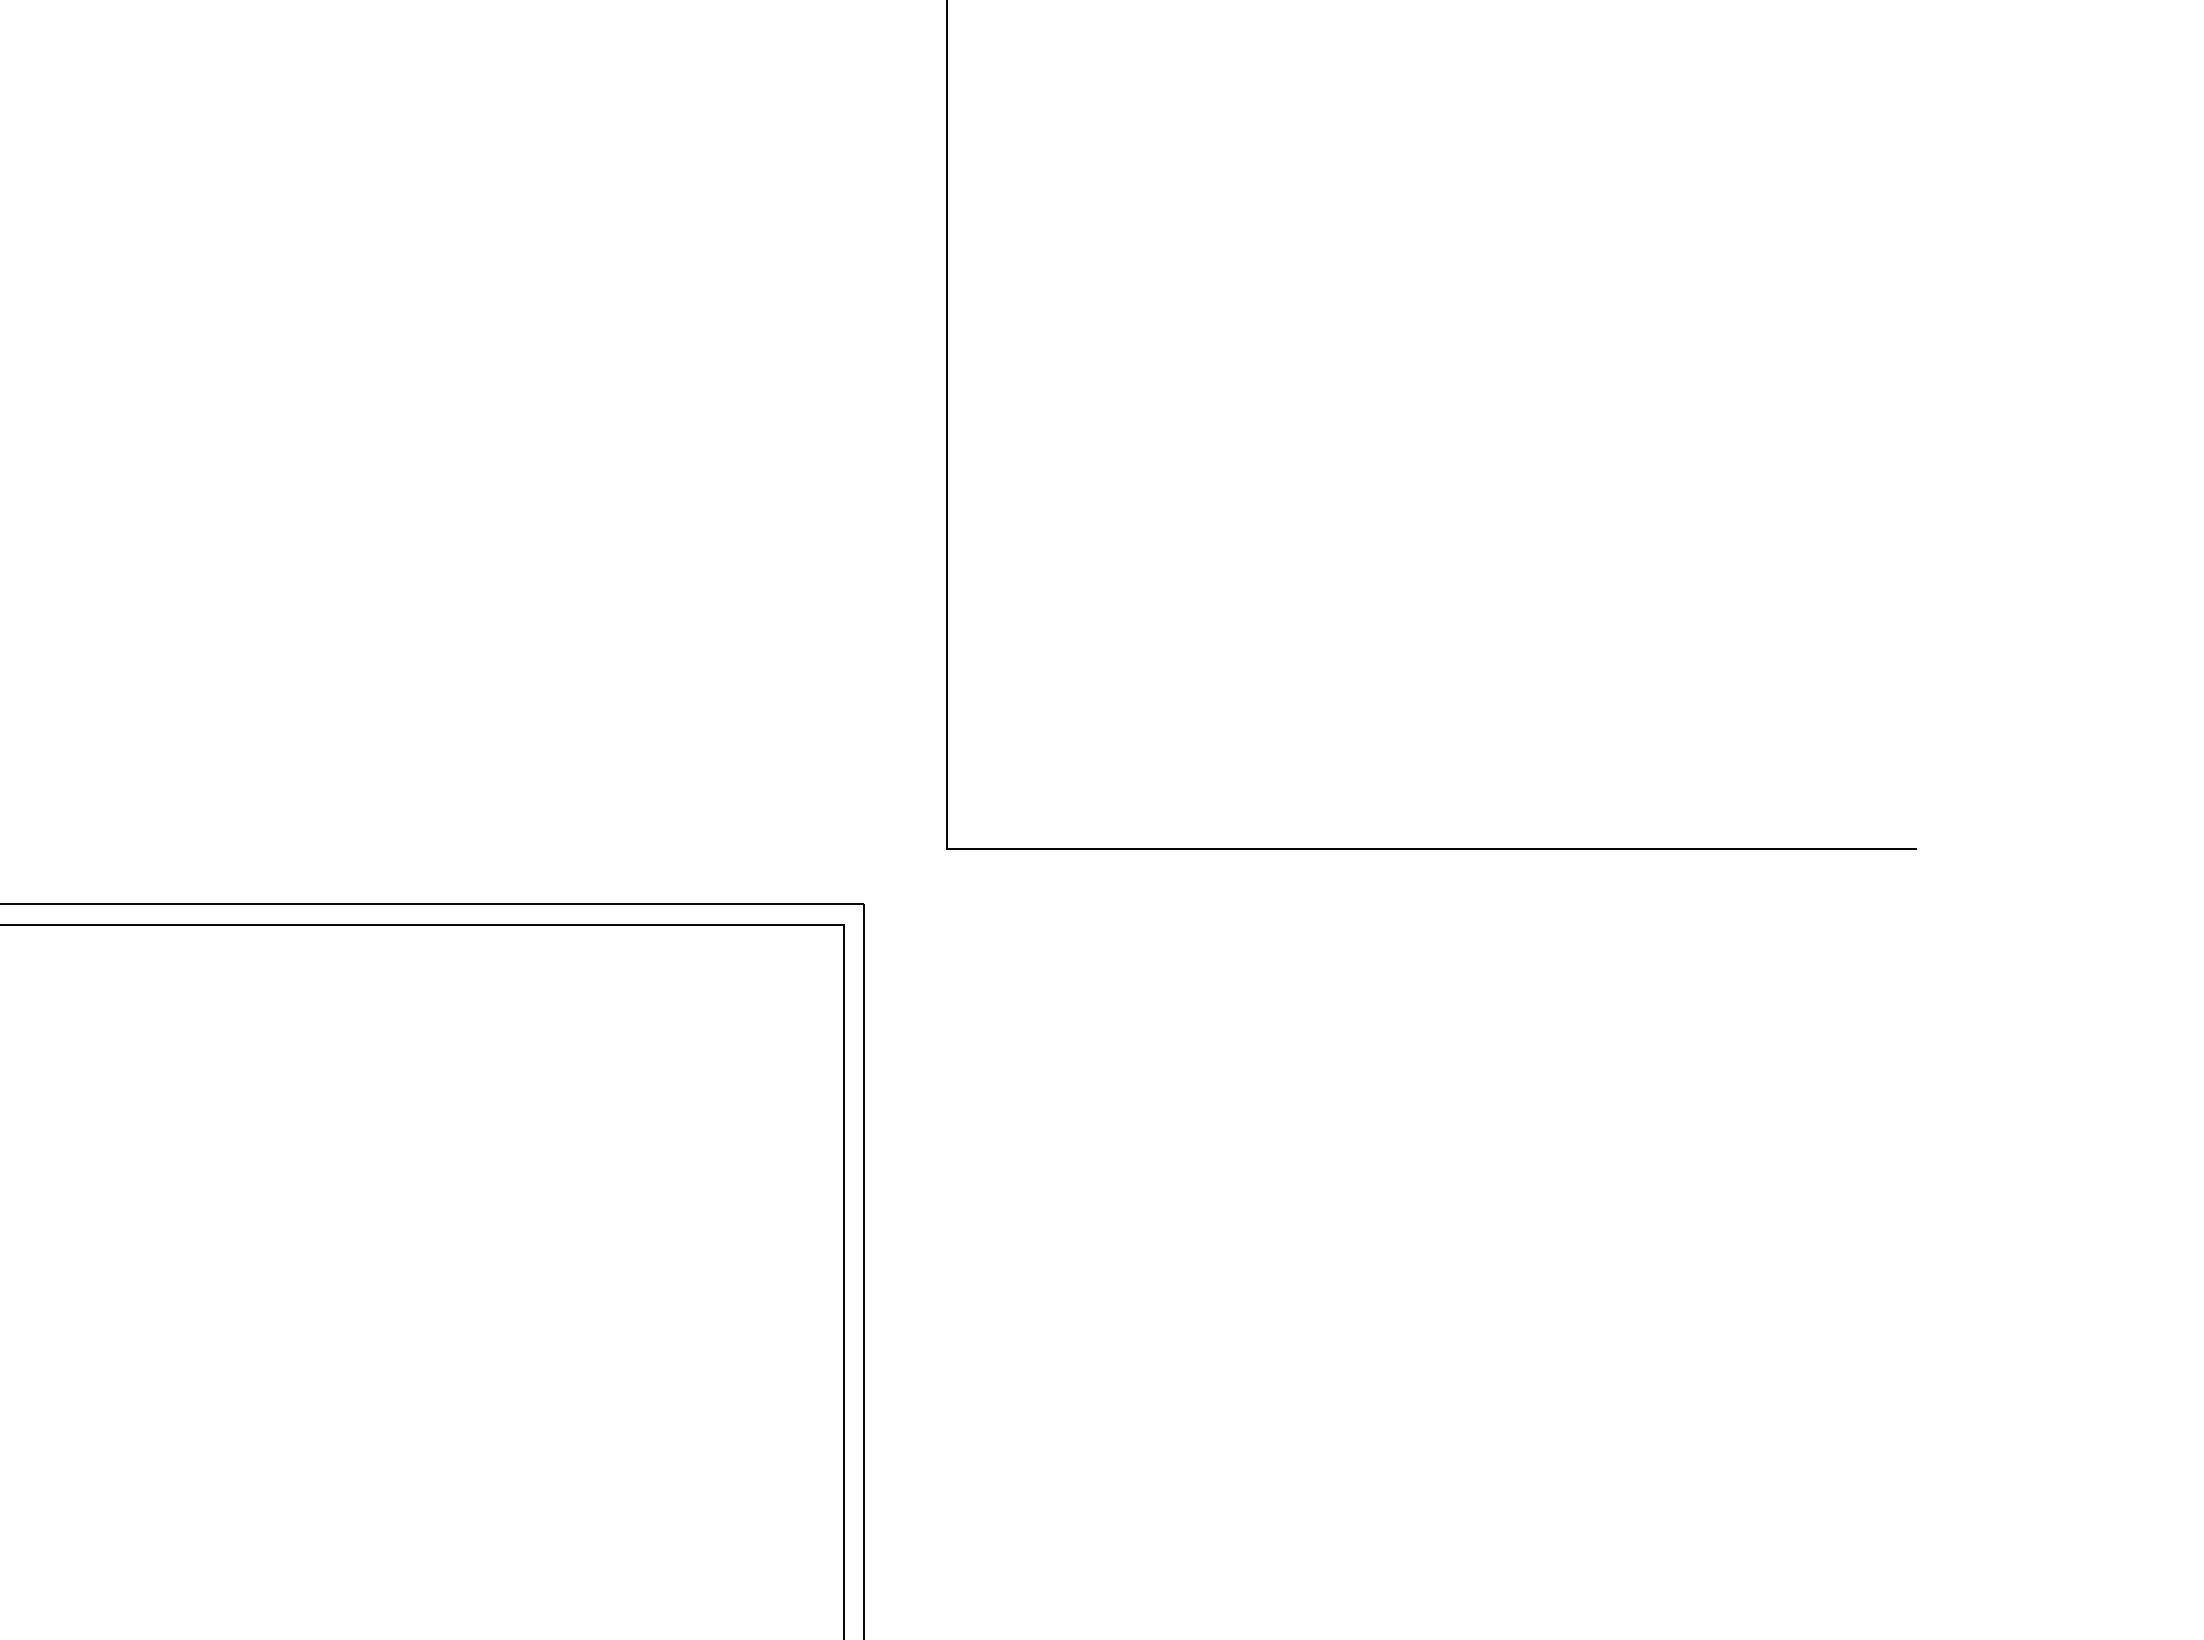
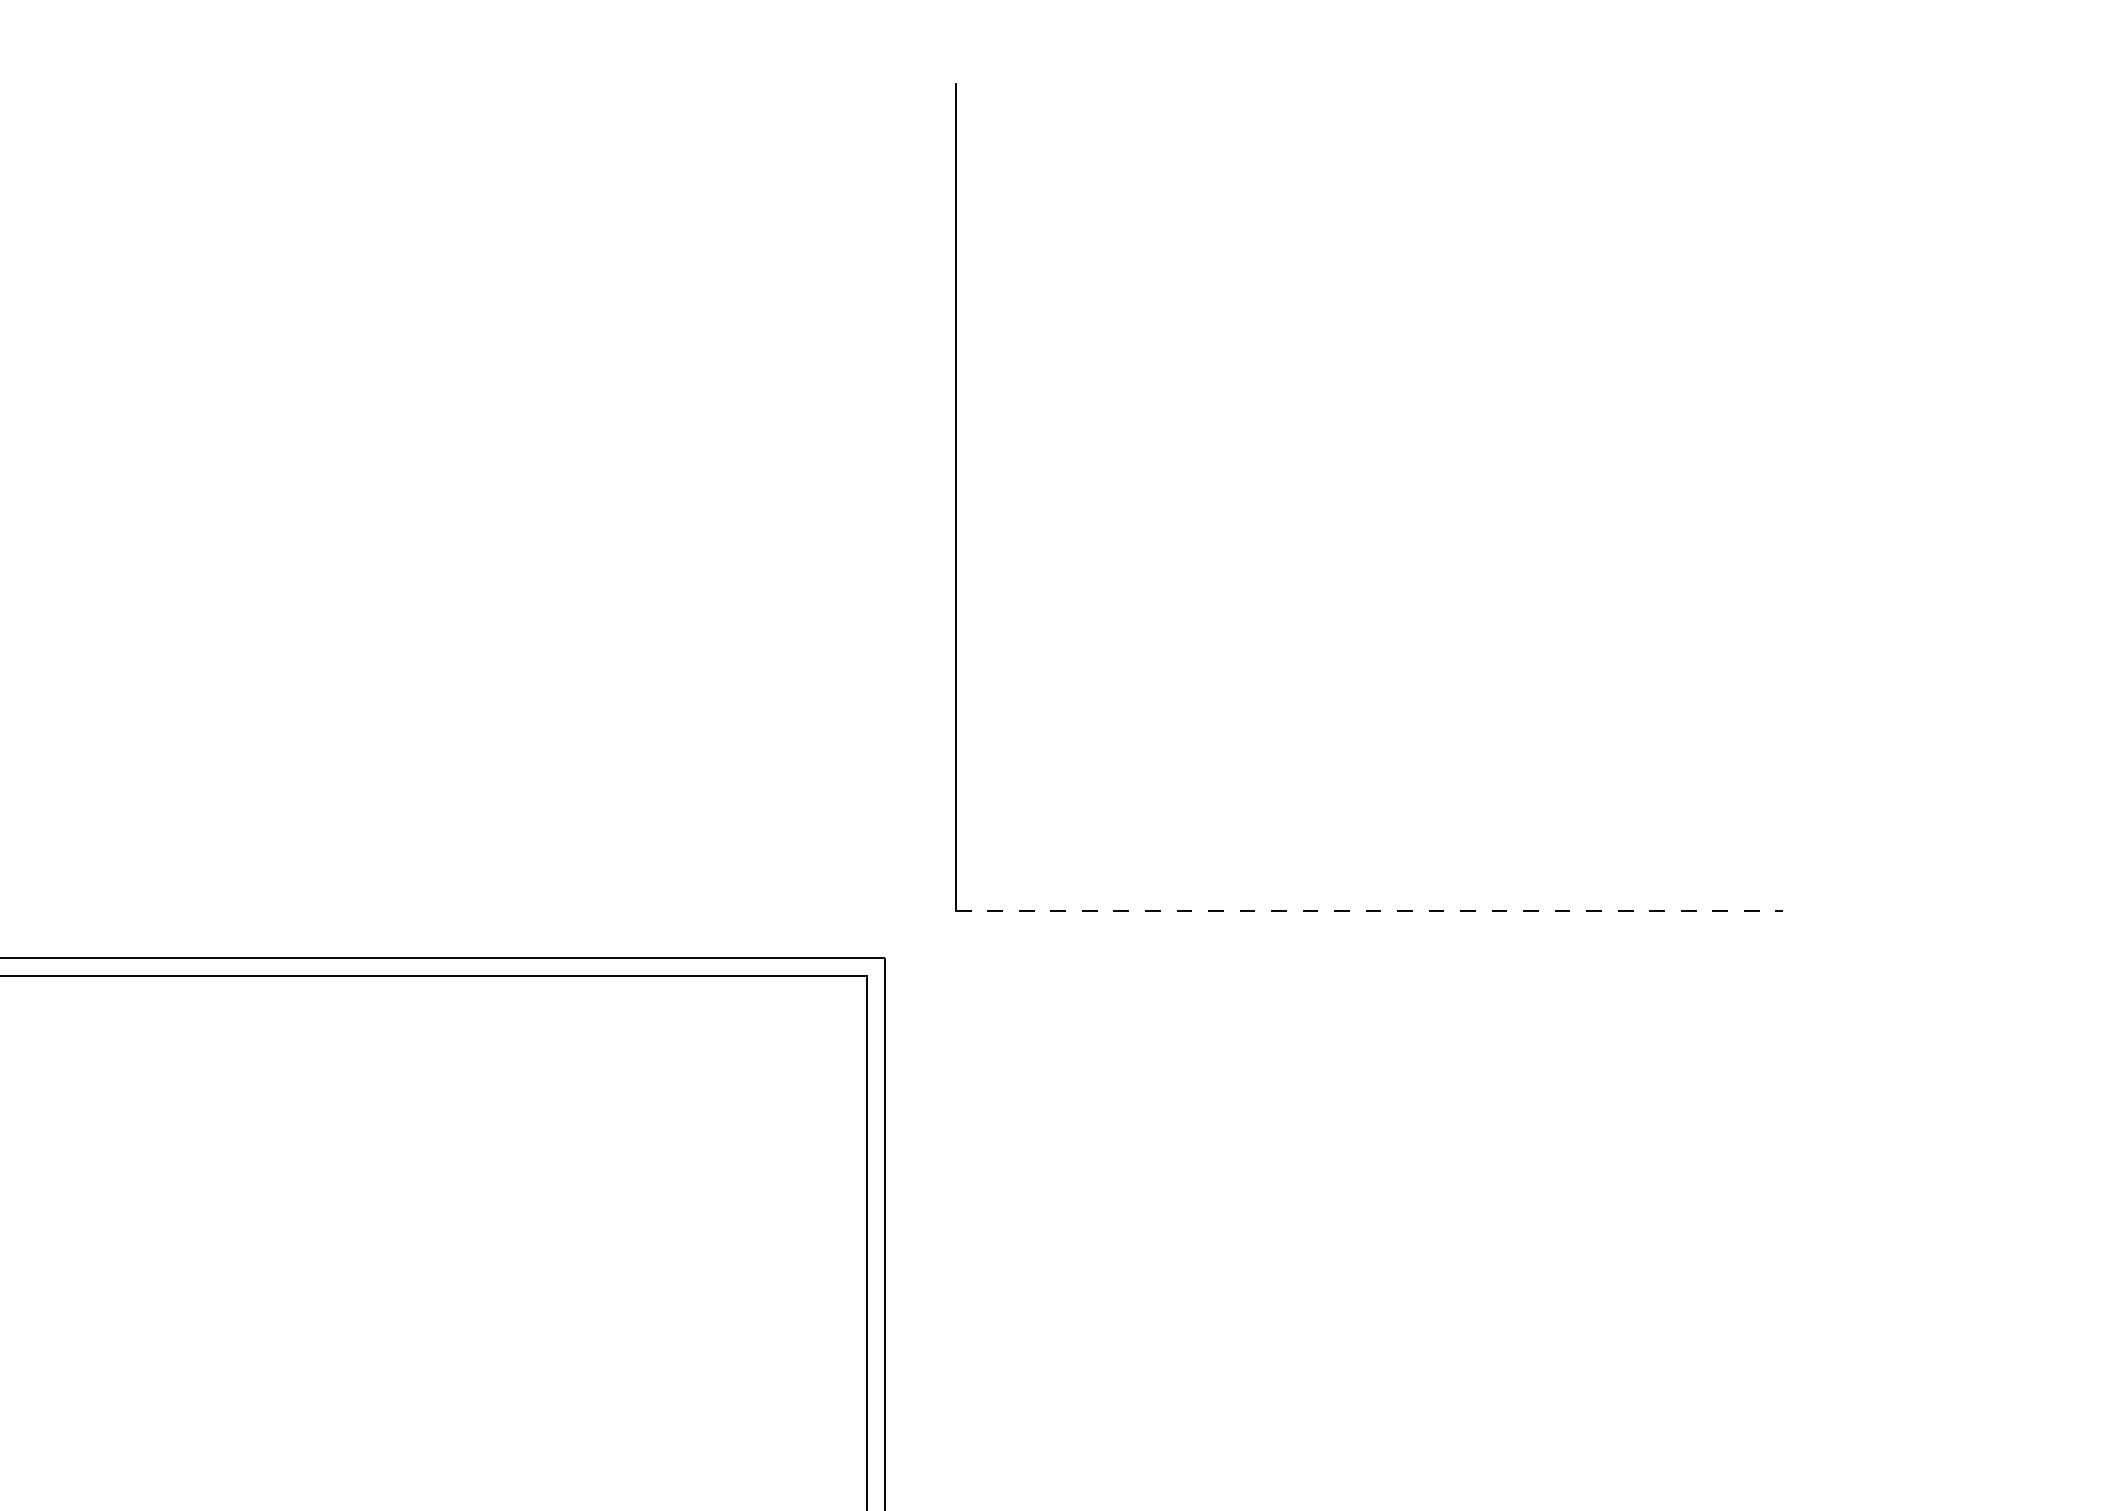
line: (1431, 849) -> (1369, 911), solid -> dashed

